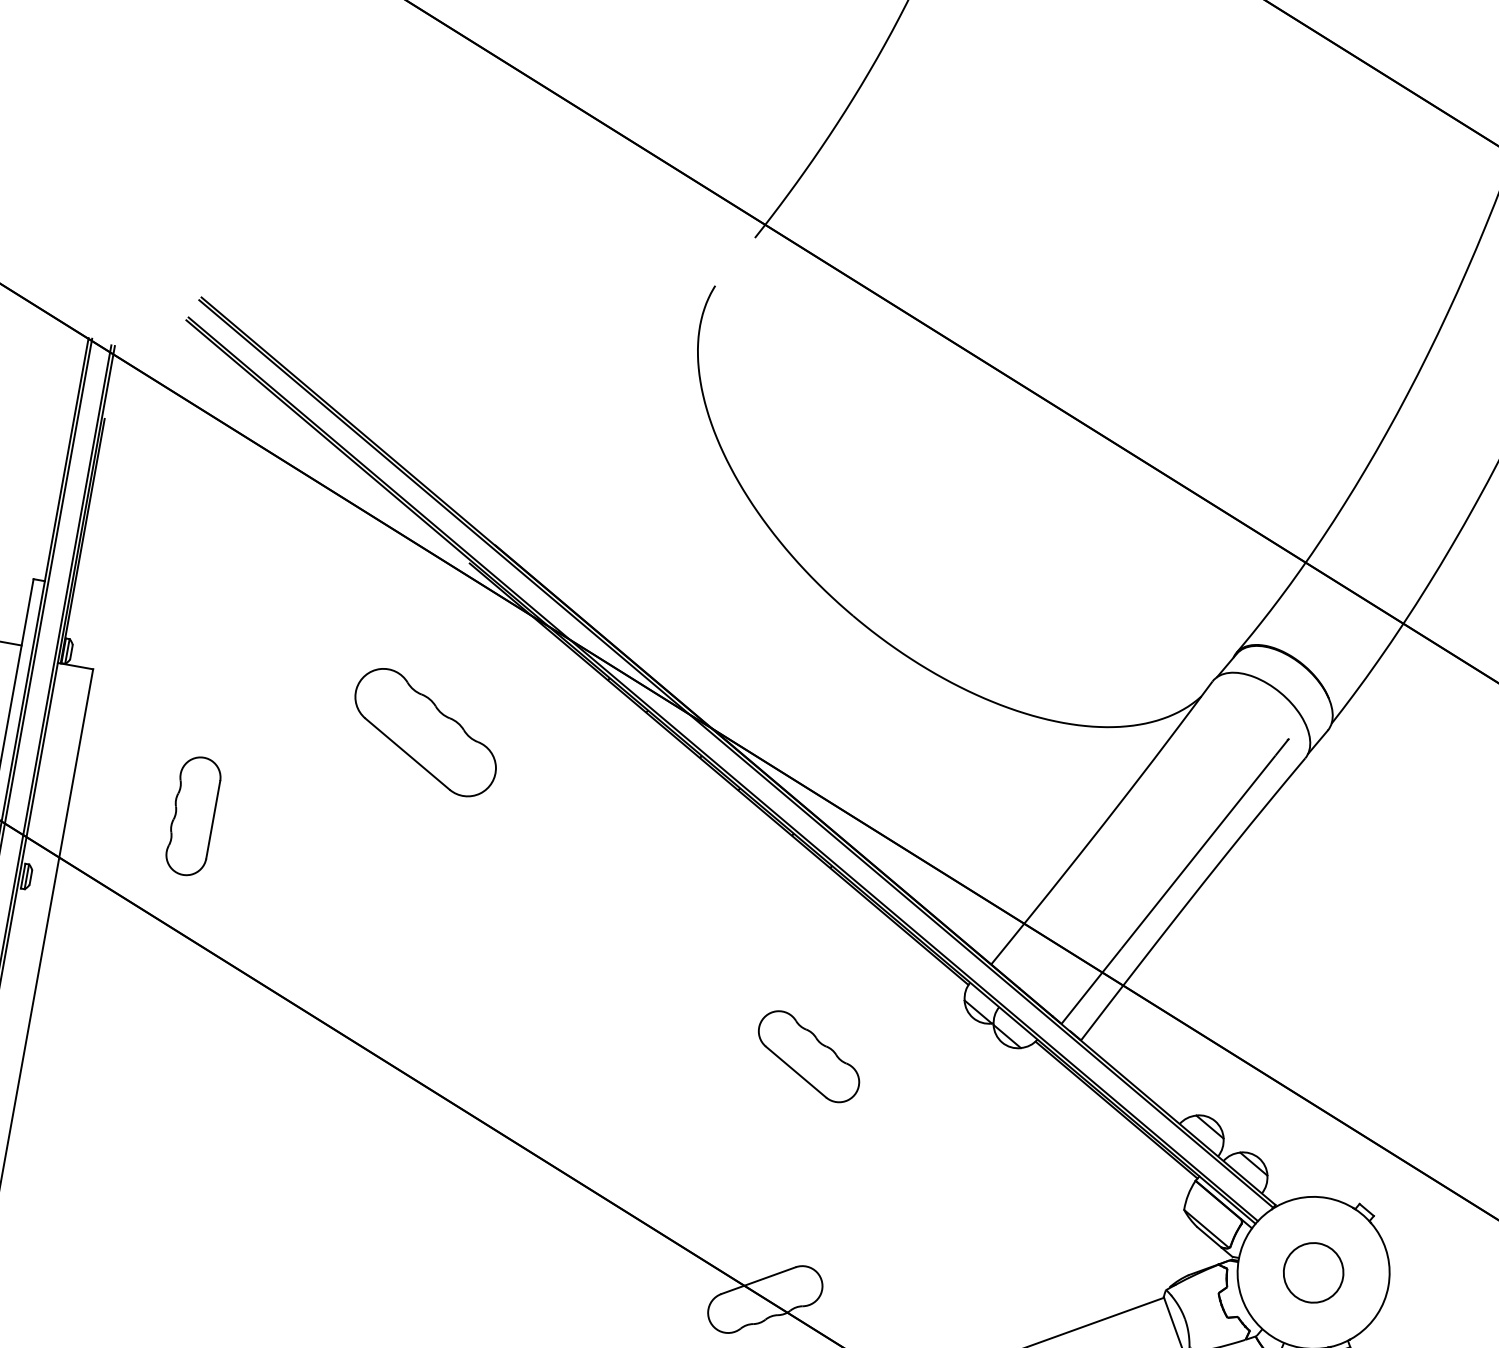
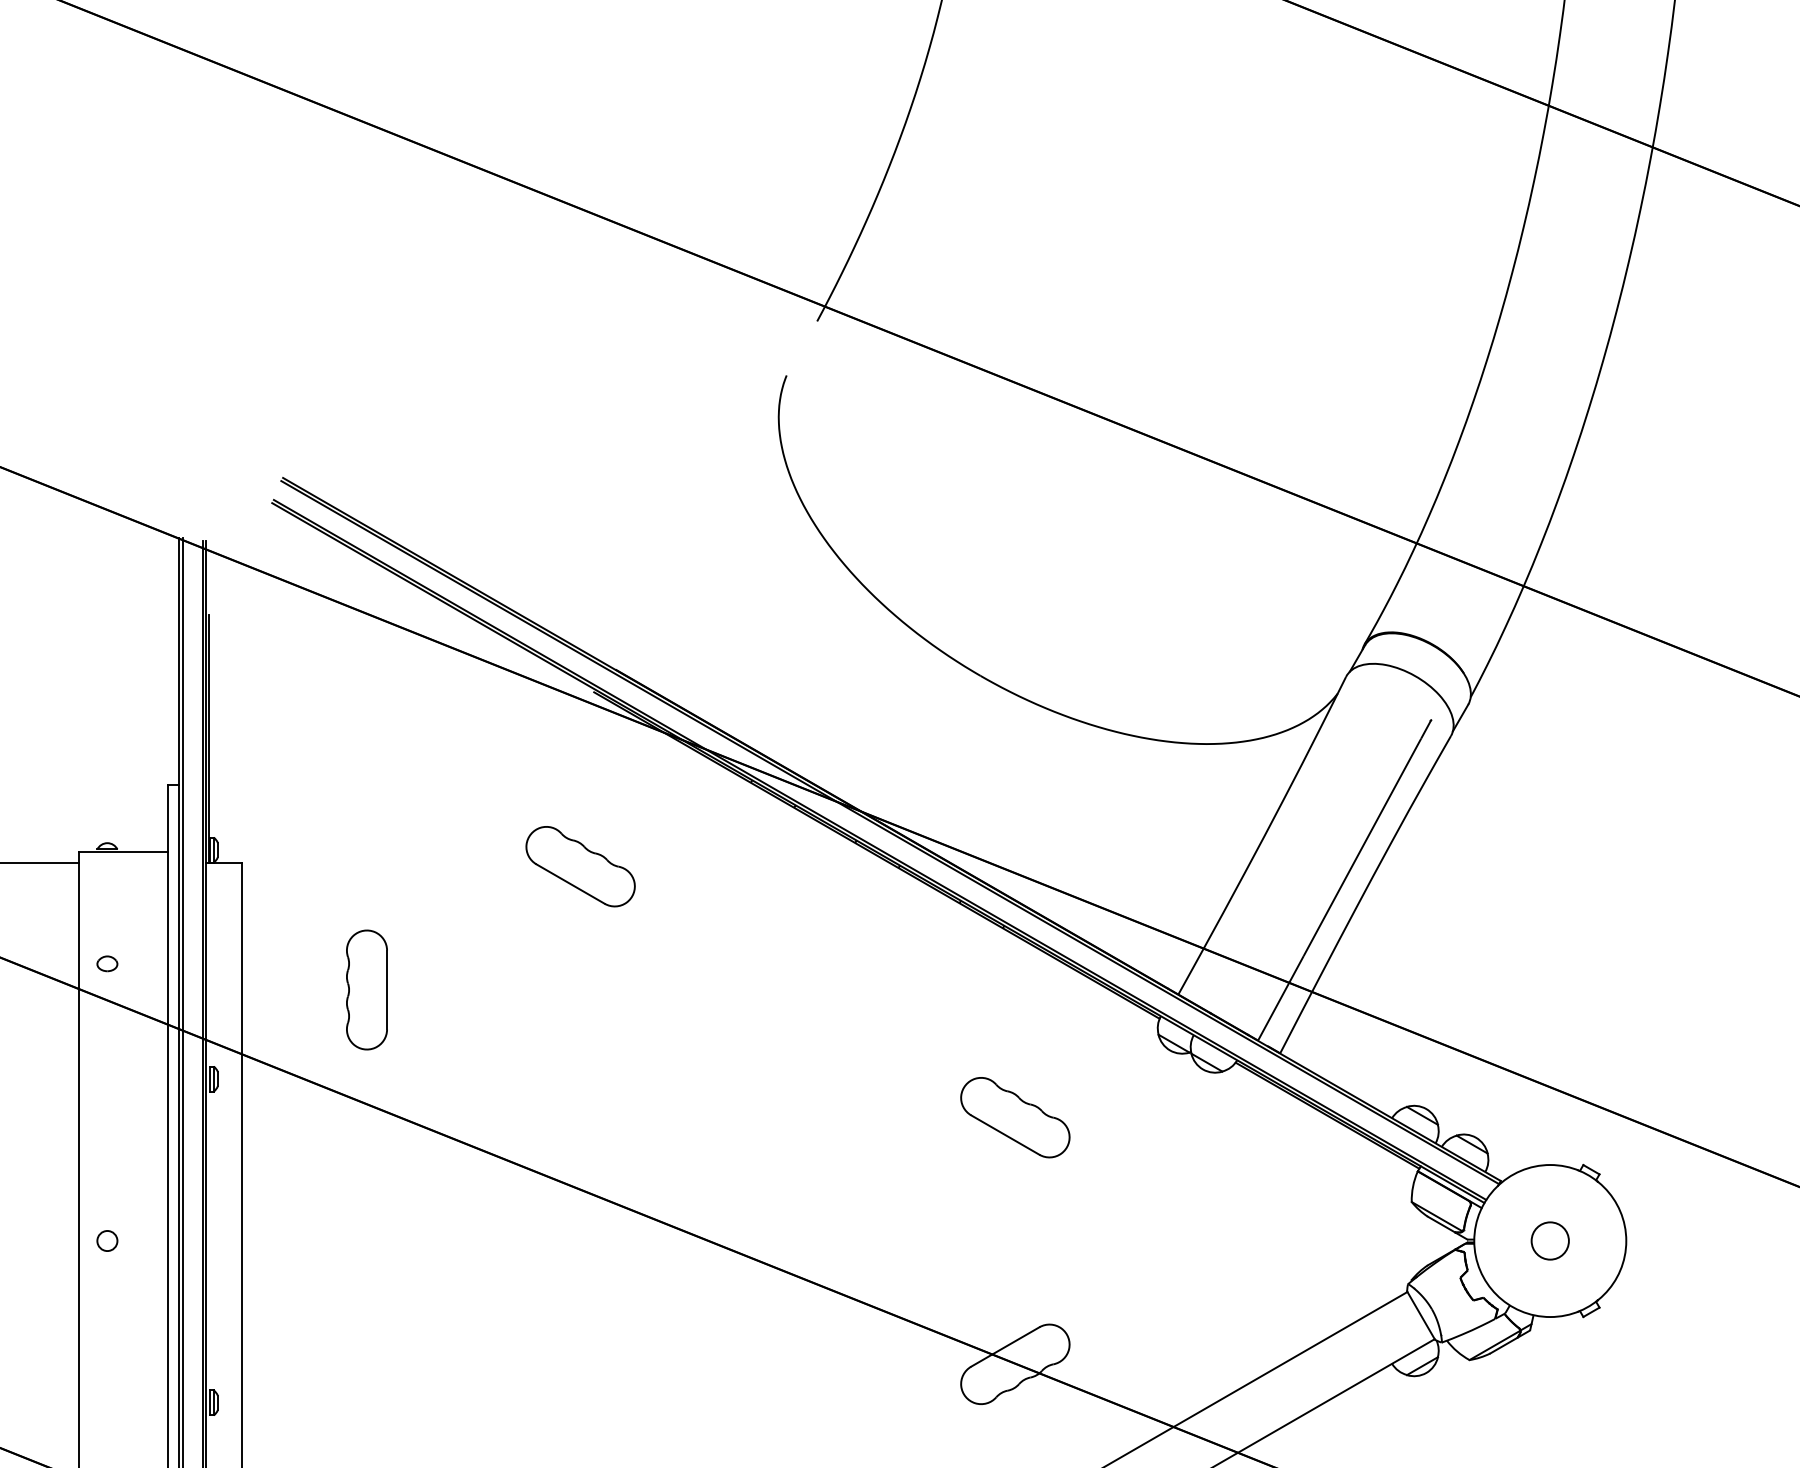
part: (425, 732) -> (580, 866), size x0.71
circle: (1312, 1272) -> (1549, 1240), size x0.62

